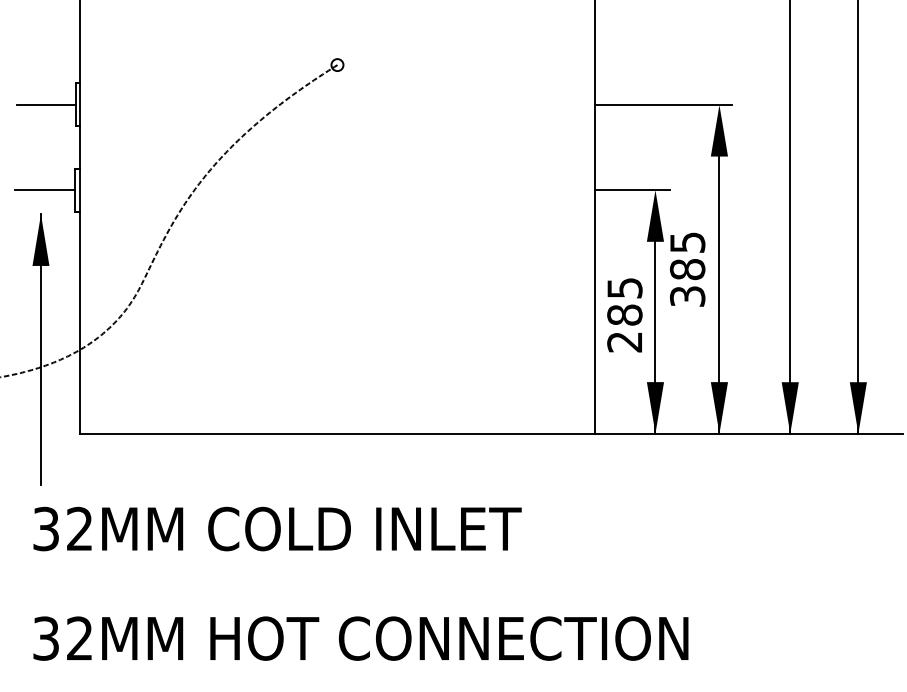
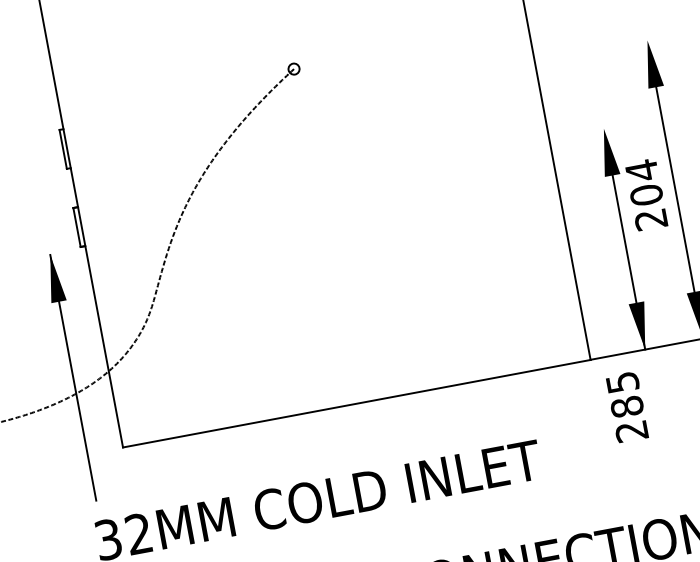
line: (46, 104) -> (36, 154), removed
line: (663, 105) -> (596, 50), removed
line: (44, 190) -> (49, 232), removed
line: (632, 190) -> (583, 132), removed
text: (687, 268) -> (646, 194), 385 -> 204
text: (624, 315) -> (626, 407), moved

